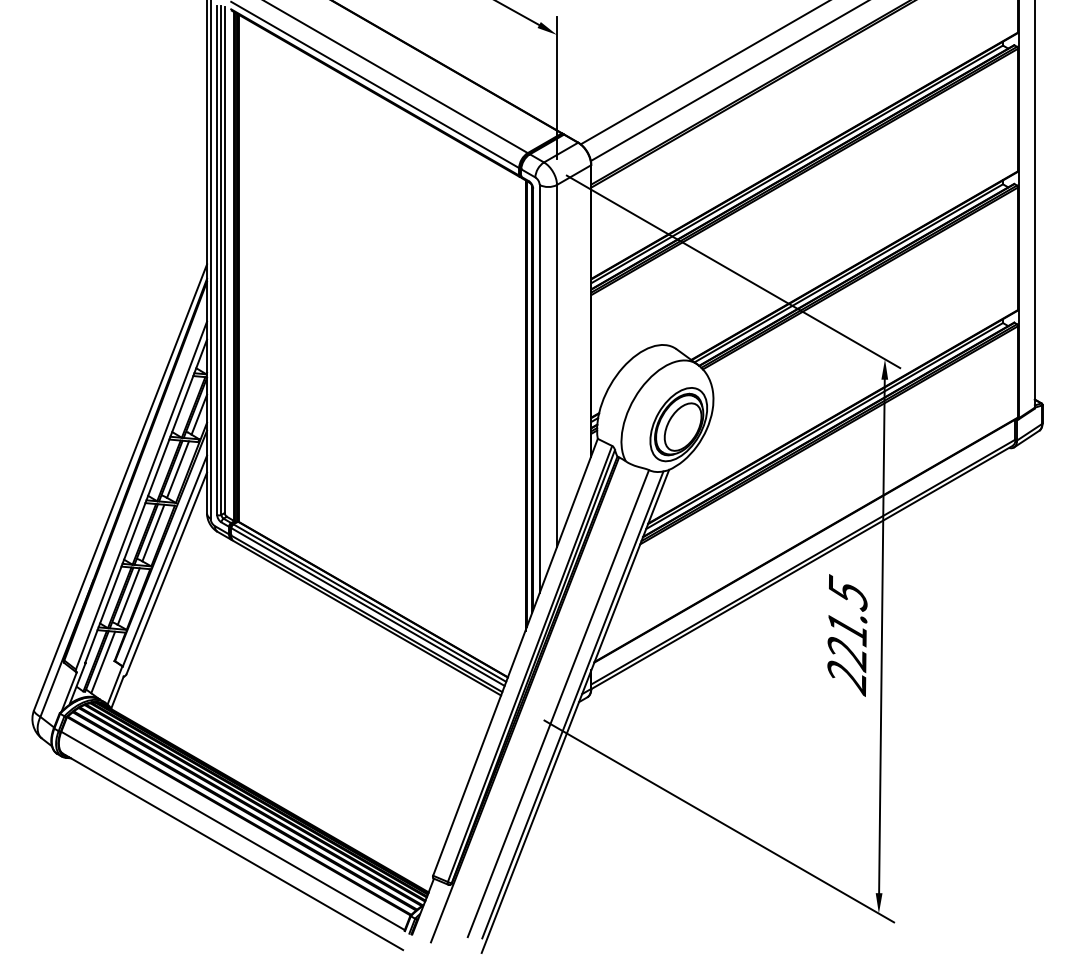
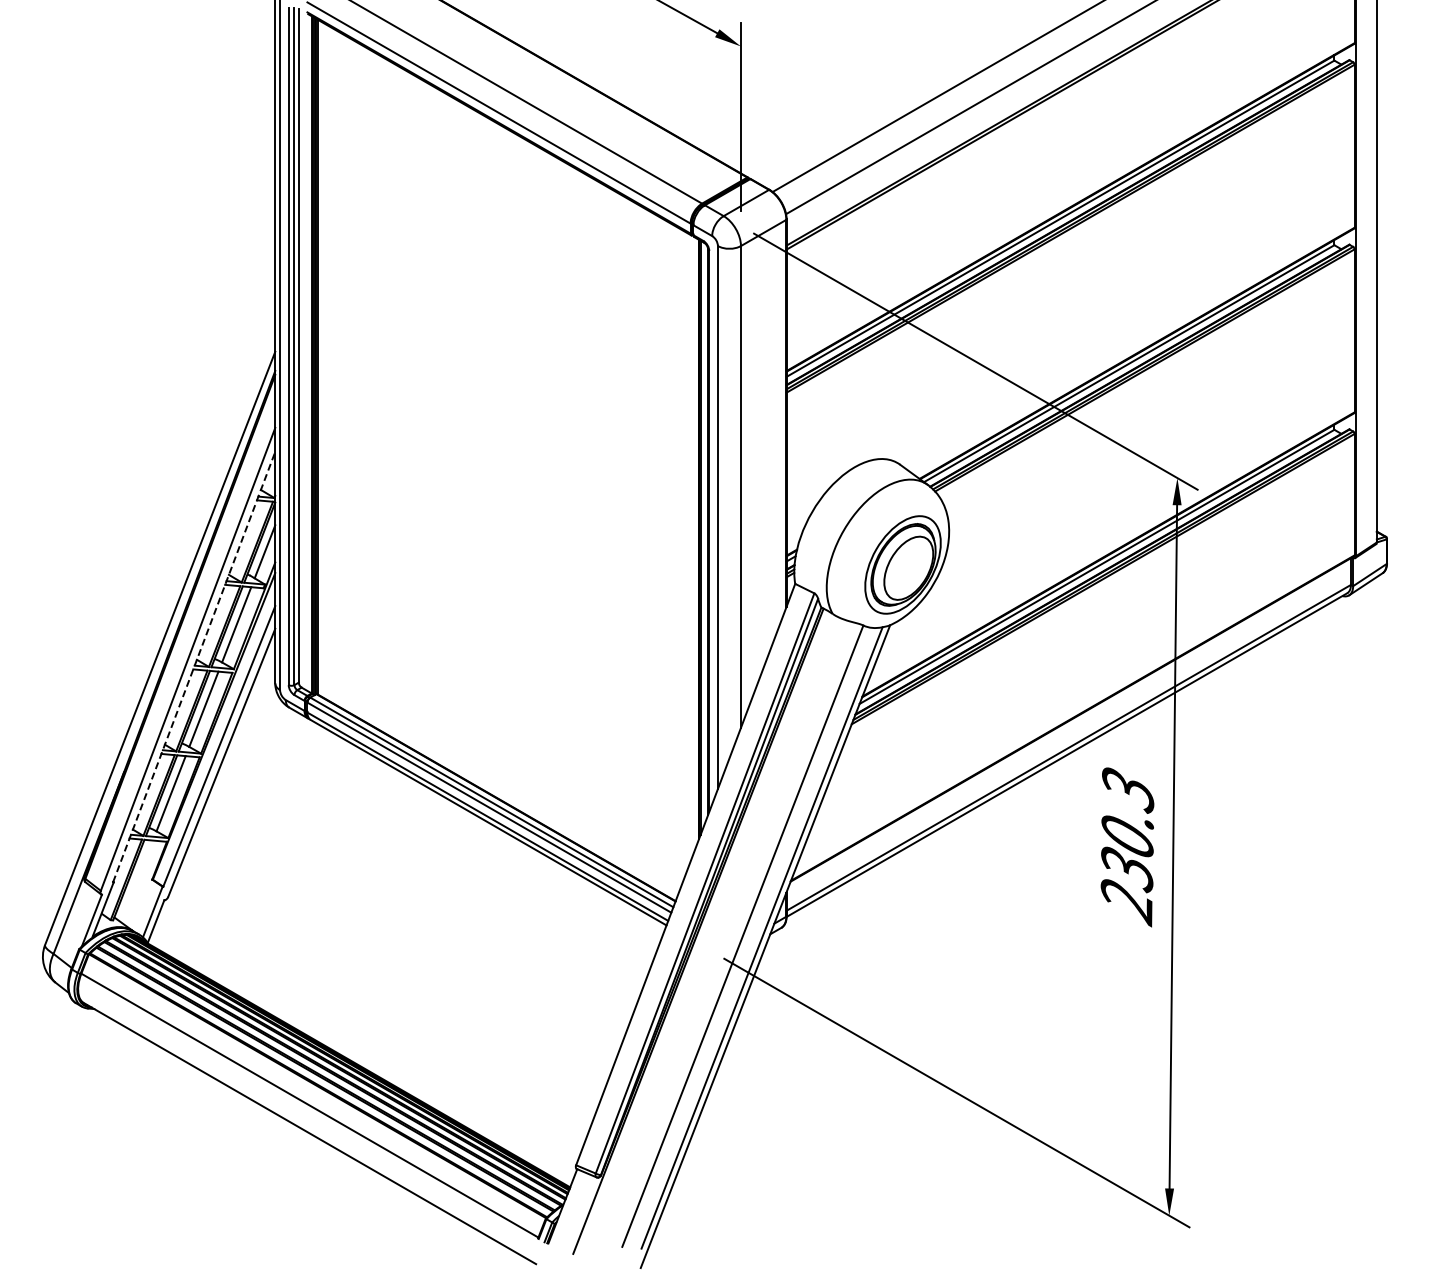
line: (146, 501) -> (194, 667), solid -> dashed
text: (847, 623) -> (1127, 829), 221.5 -> 230.3
line: (102, 662) -> (136, 881), removed

